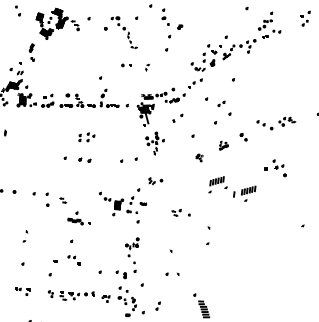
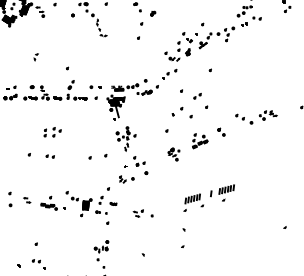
part: (126, 65) -> (95, 87), moved
part: (147, 67) -> (36, 57), moved
part: (177, 117) -> (177, 110), moved
part: (223, 145) -> (199, 141), size x1.67
part: (199, 157) -> (173, 153), size x1.67
part: (84, 159) -> (50, 156), size x0.62
part: (275, 168) -> (136, 165), moved
part: (217, 184) -> (193, 202), moved
part: (180, 212) -> (142, 213), moved
part: (78, 218) -> (52, 203), moved

